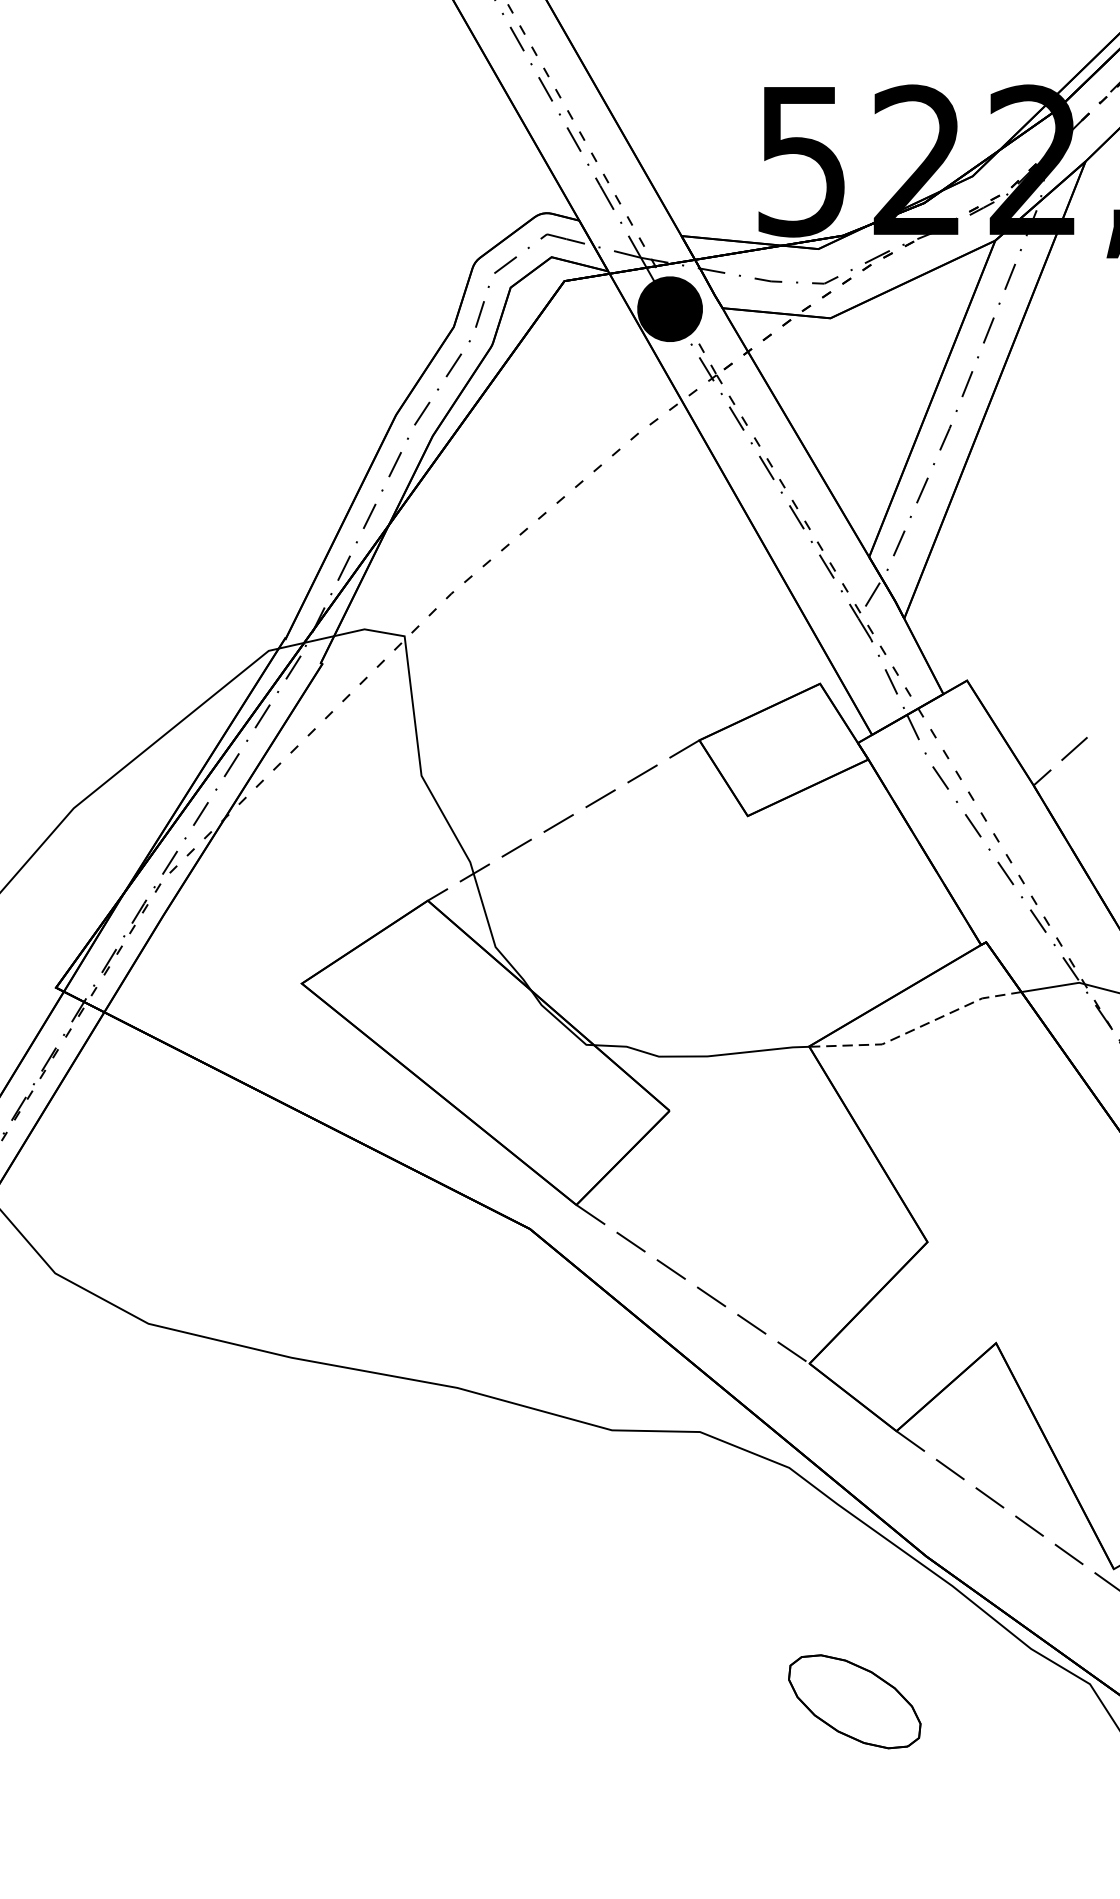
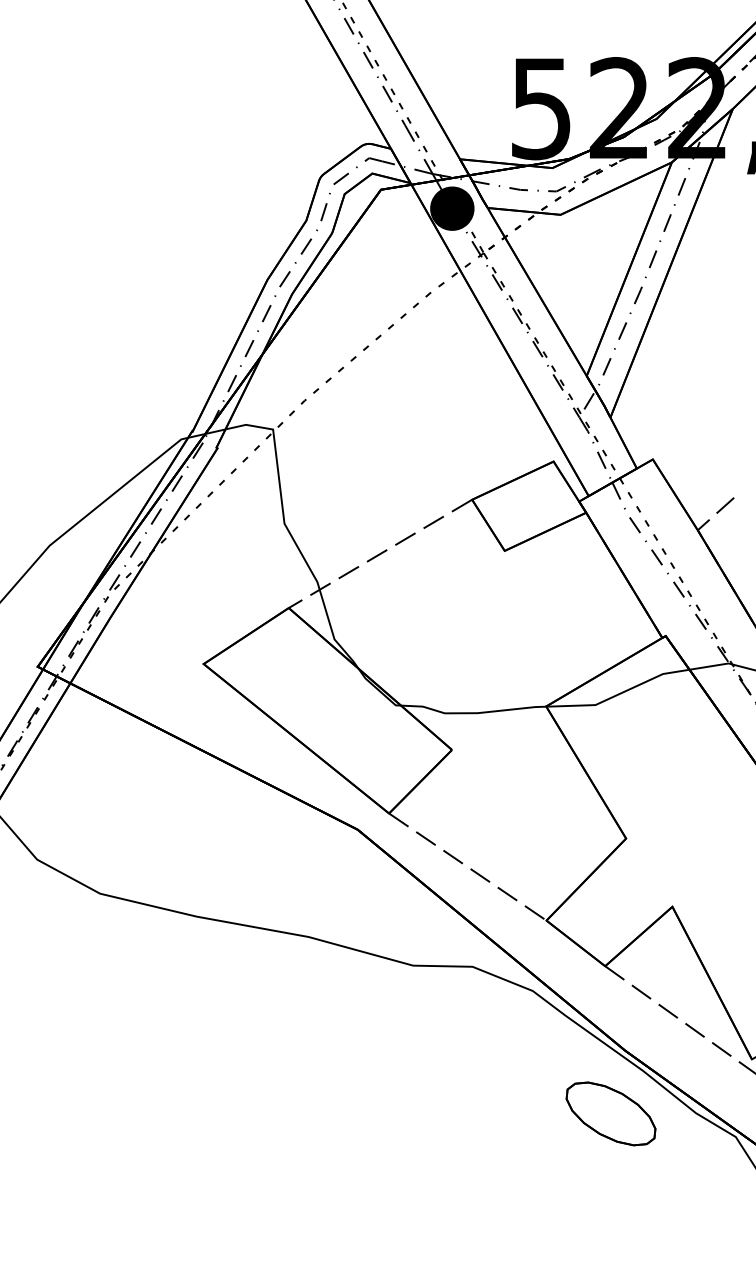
line: (916, 1028) -> (618, 694), dashed -> solid
part: (853, 1701) -> (610, 1113), moved

